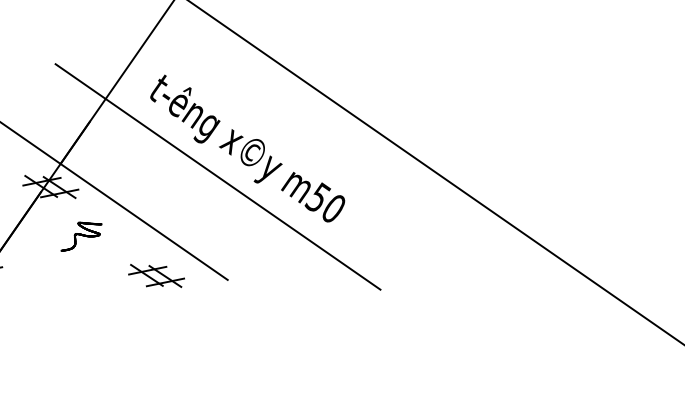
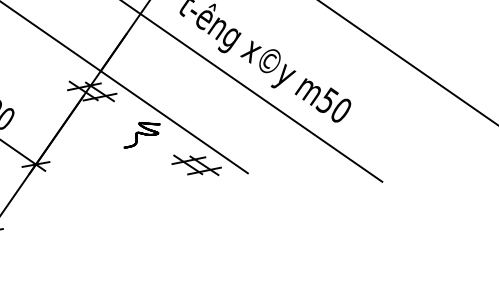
part: (81, 236) -> (142, 135), moved
part: (156, 275) -> (196, 164), moved

